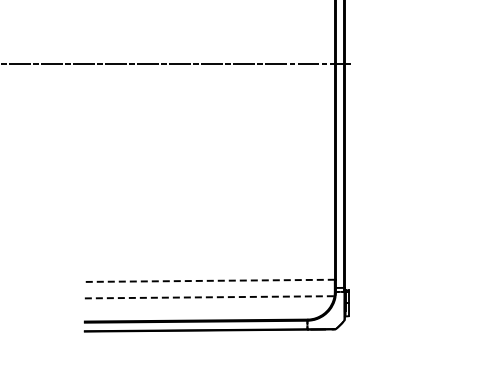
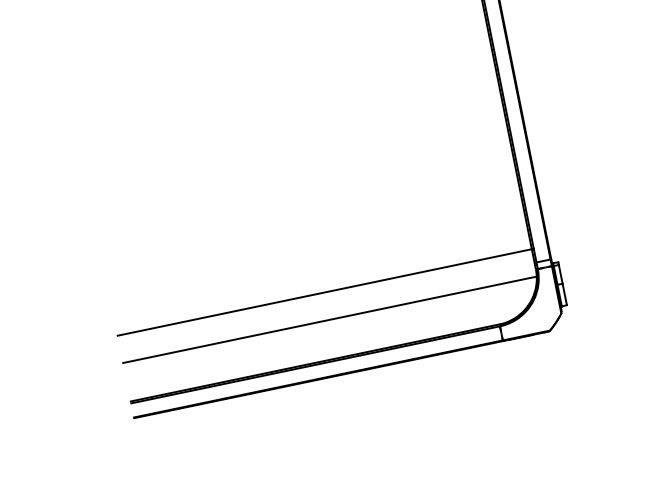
line: (209, 280) -> (324, 291), dashed -> solid
line: (209, 297) -> (329, 320), dashed -> solid

